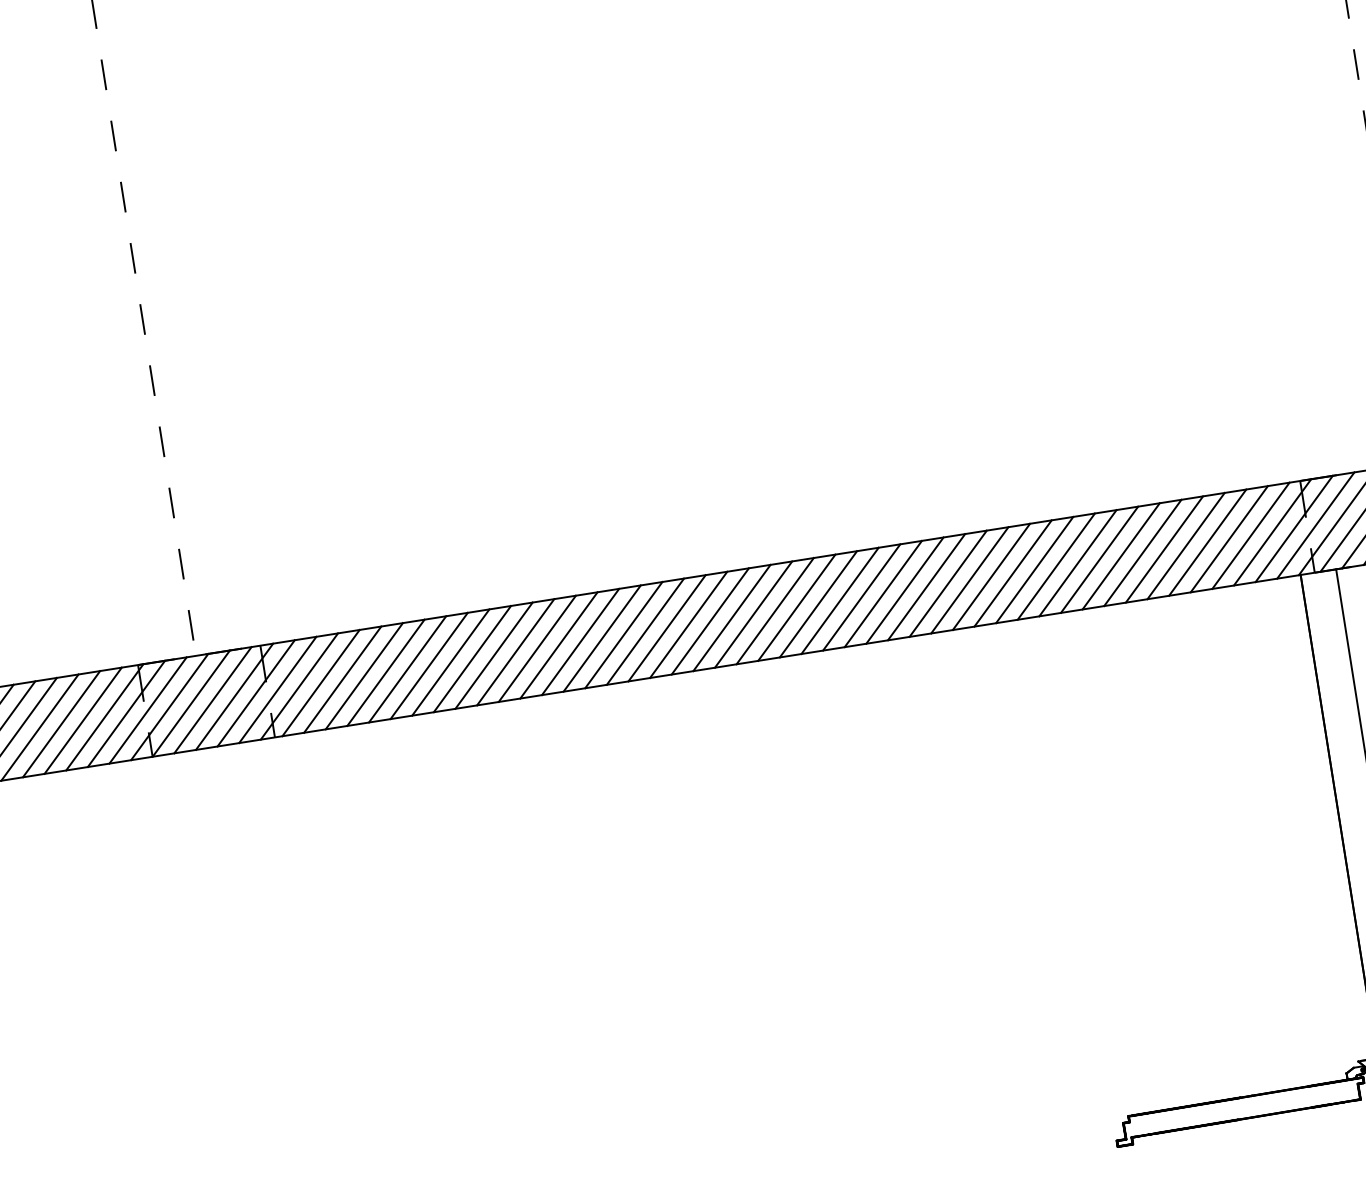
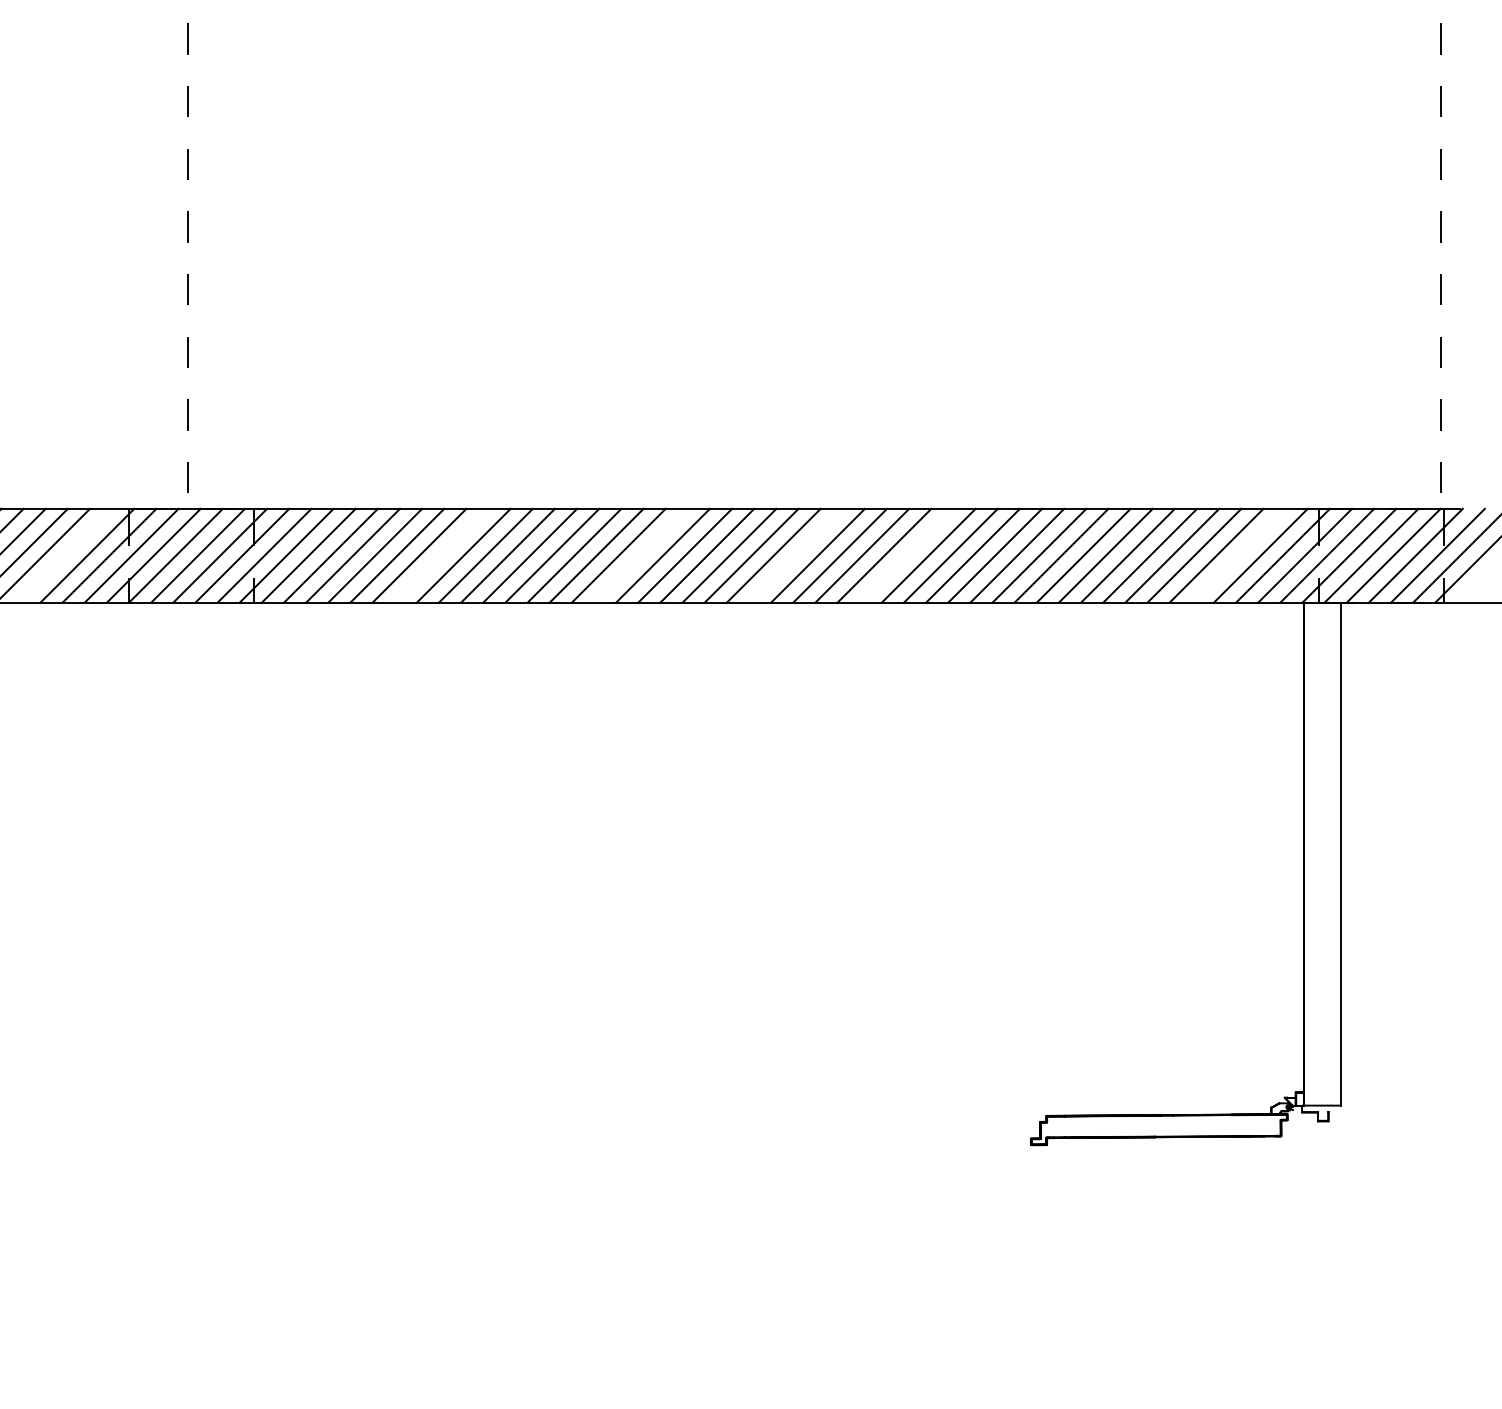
line: (1229, 539) -> (1238, 555), removed
line: (904, 590) -> (906, 555), removed
line: (796, 607) -> (795, 555), removed
line: (645, 631) -> (640, 555), removed
line: (450, 662) -> (441, 555), removed
line: (83, 720) -> (65, 555), removed

